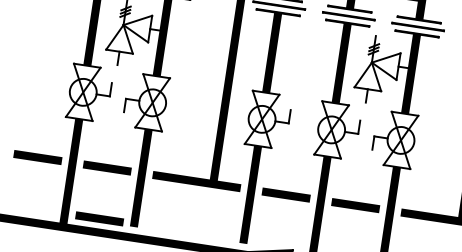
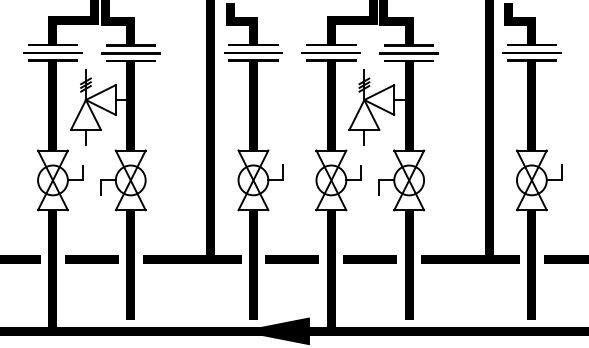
line: (99, 218) -> (91, 316), removed

